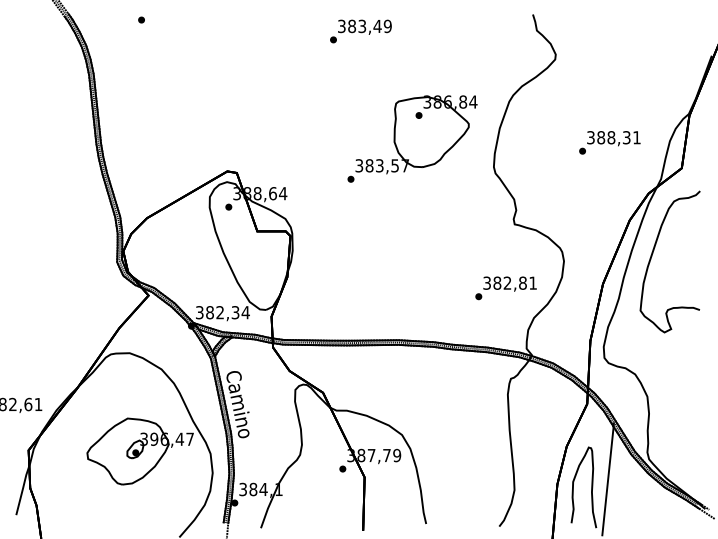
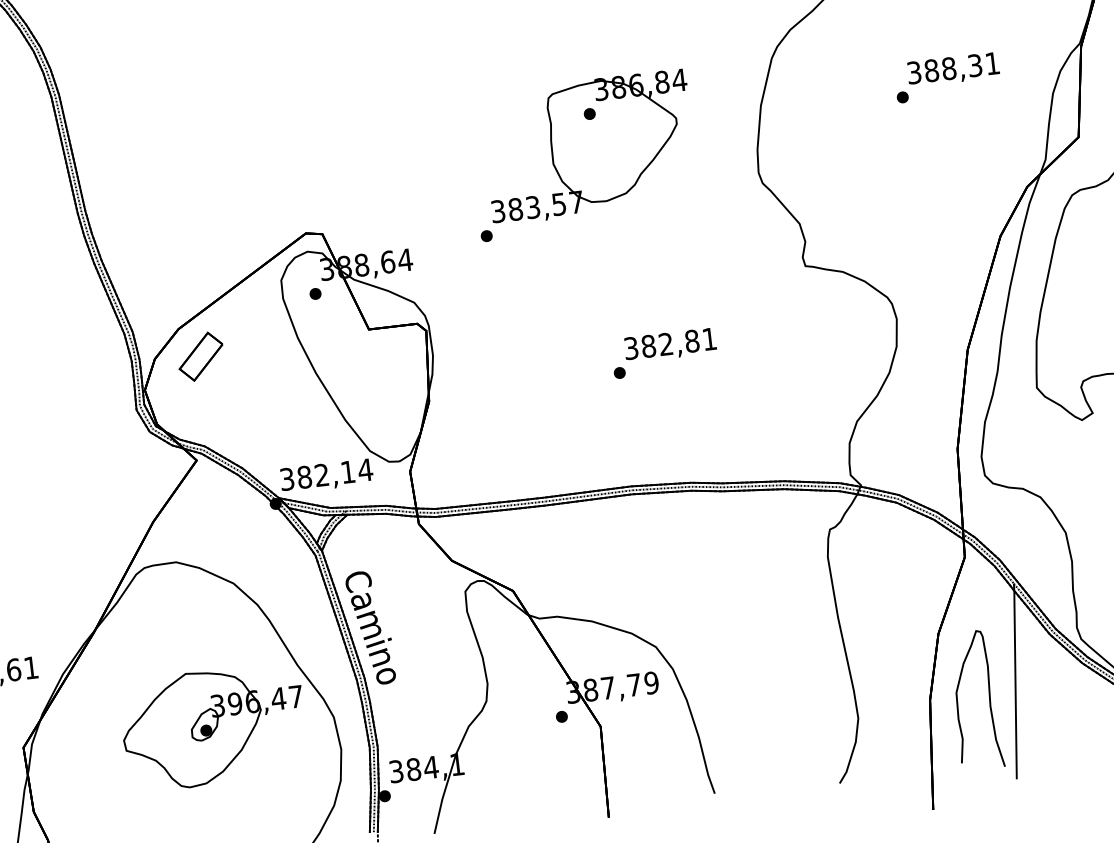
part: (412, 138) -> (583, 154), moved
text: (609, 142) -> (946, 77), moved
part: (157, 235) -> (199, 356), added
text: (505, 288) -> (663, 353), moved
text: (235, 312) -> (347, 471), 382,34 -> 382,14

